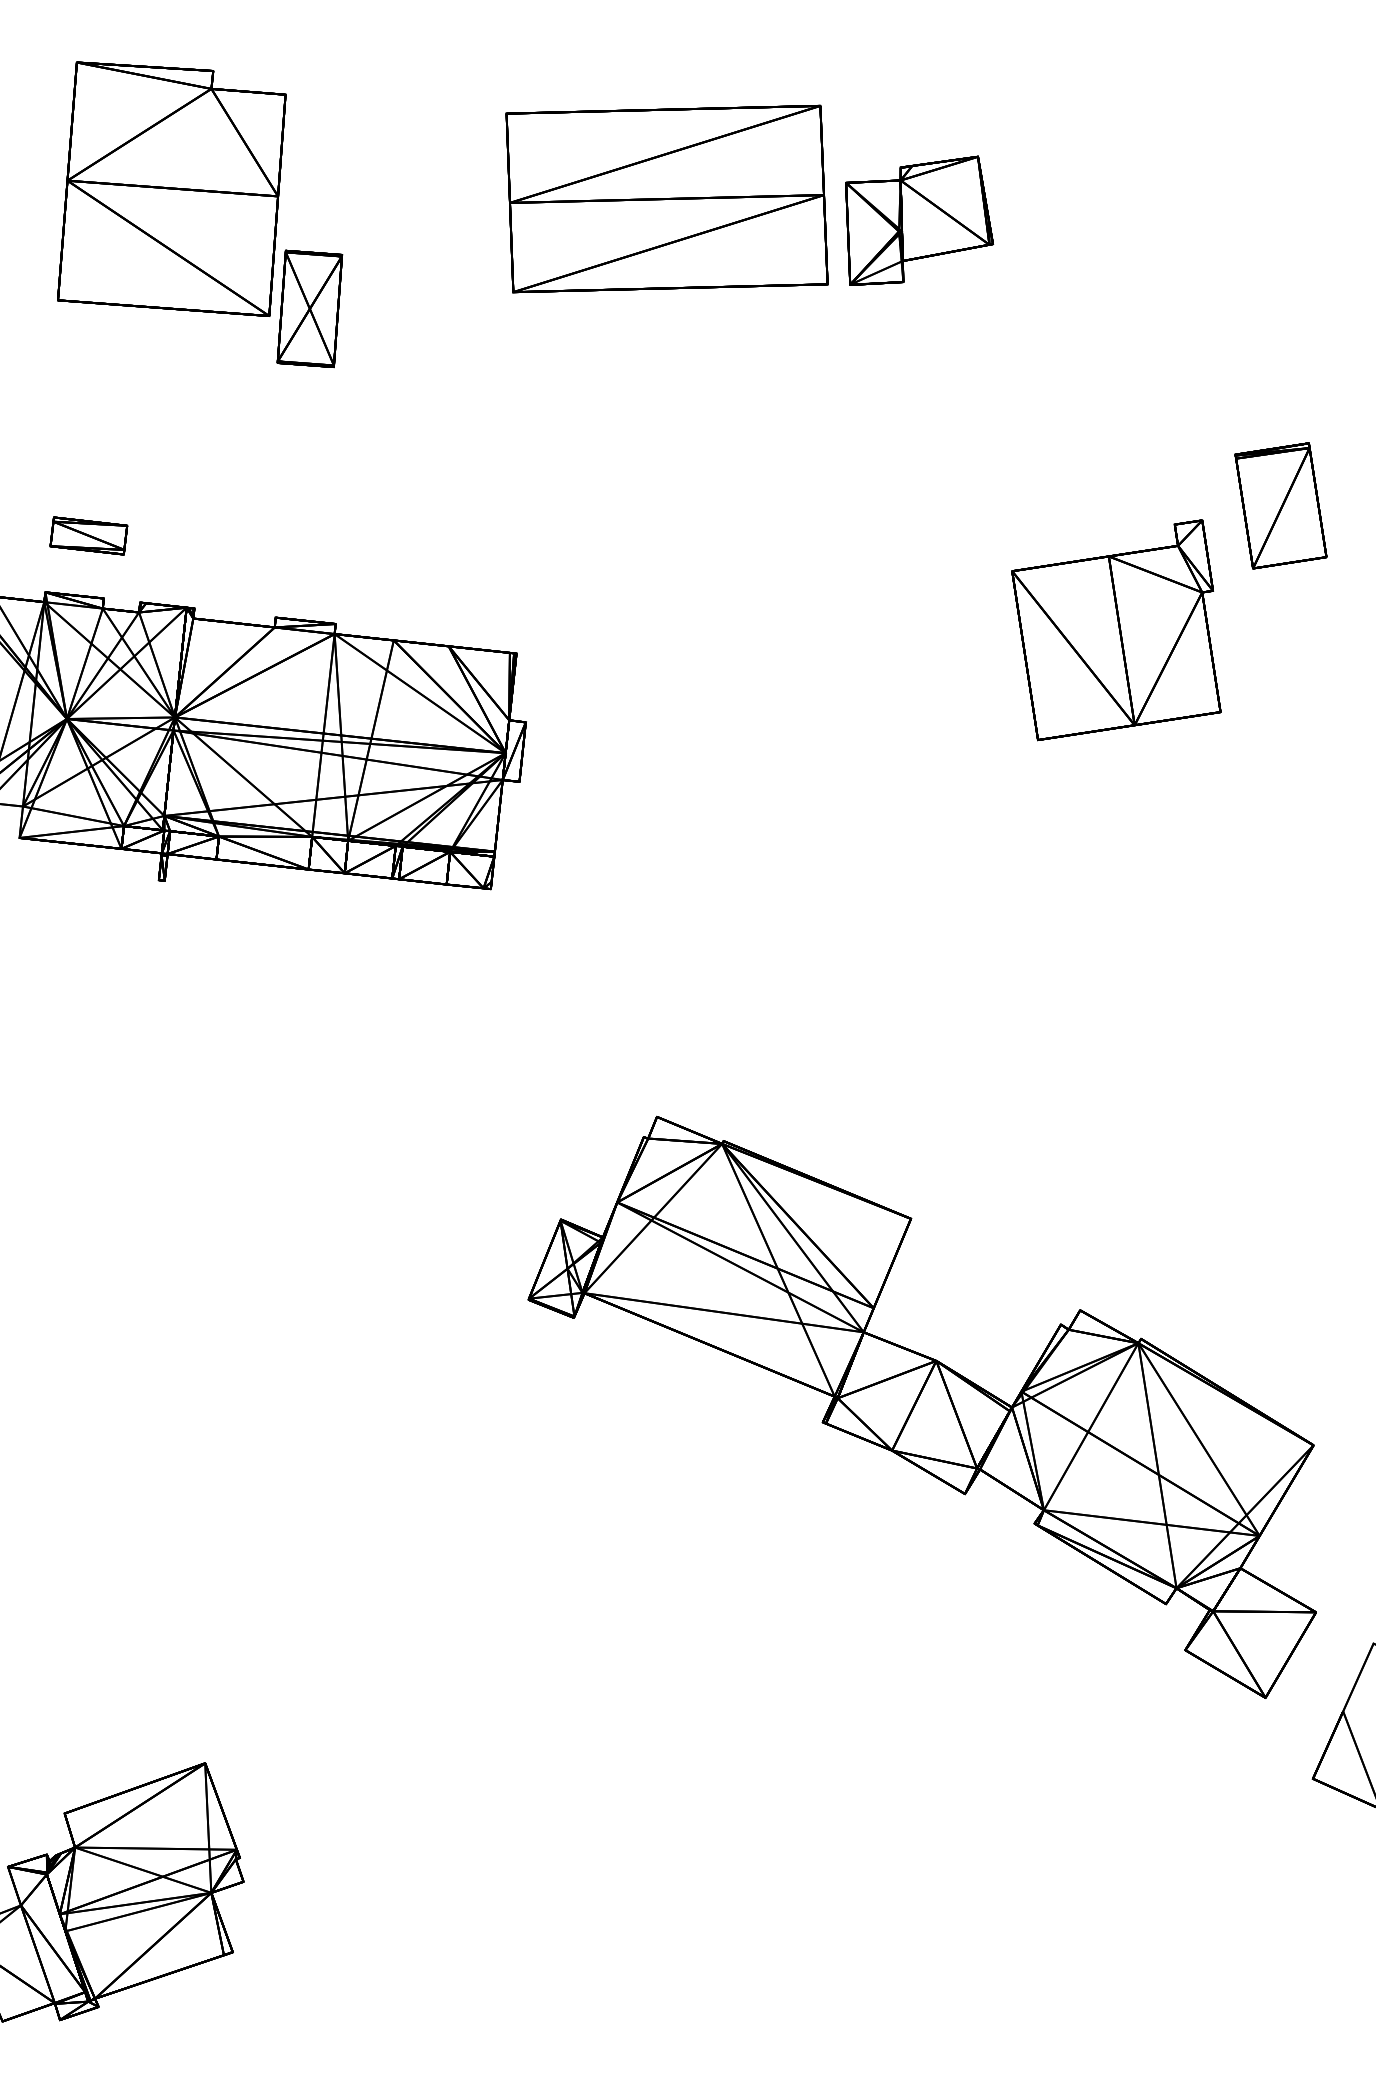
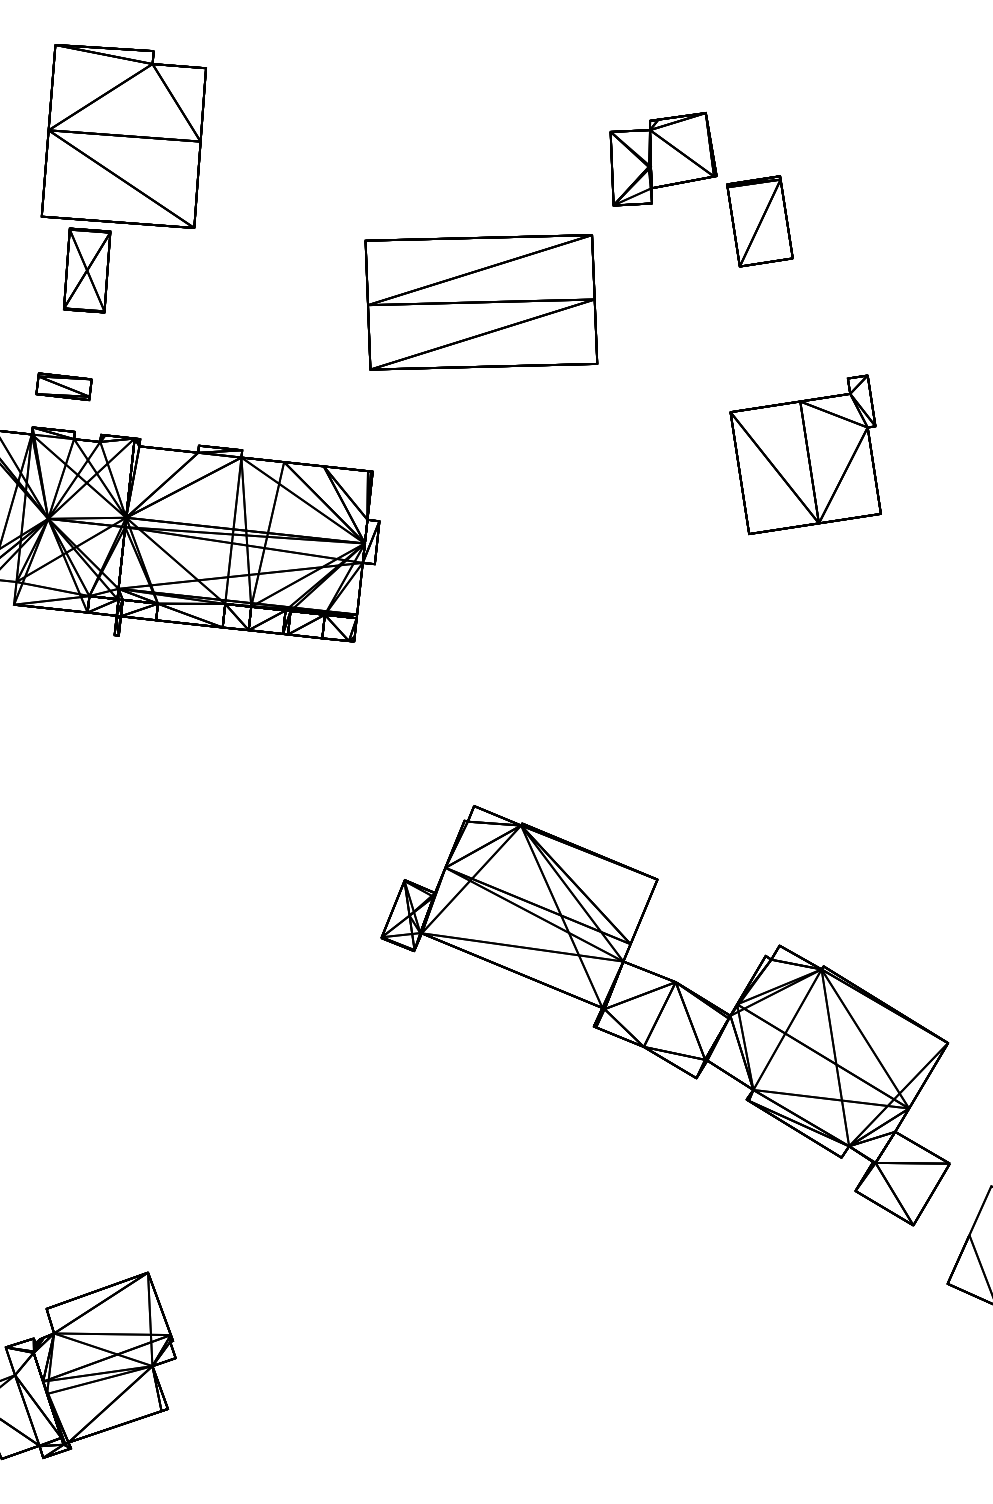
part: (666, 198) -> (480, 301), moved
part: (309, 308) -> (86, 270), moved
part: (1280, 505) -> (759, 221), moved

